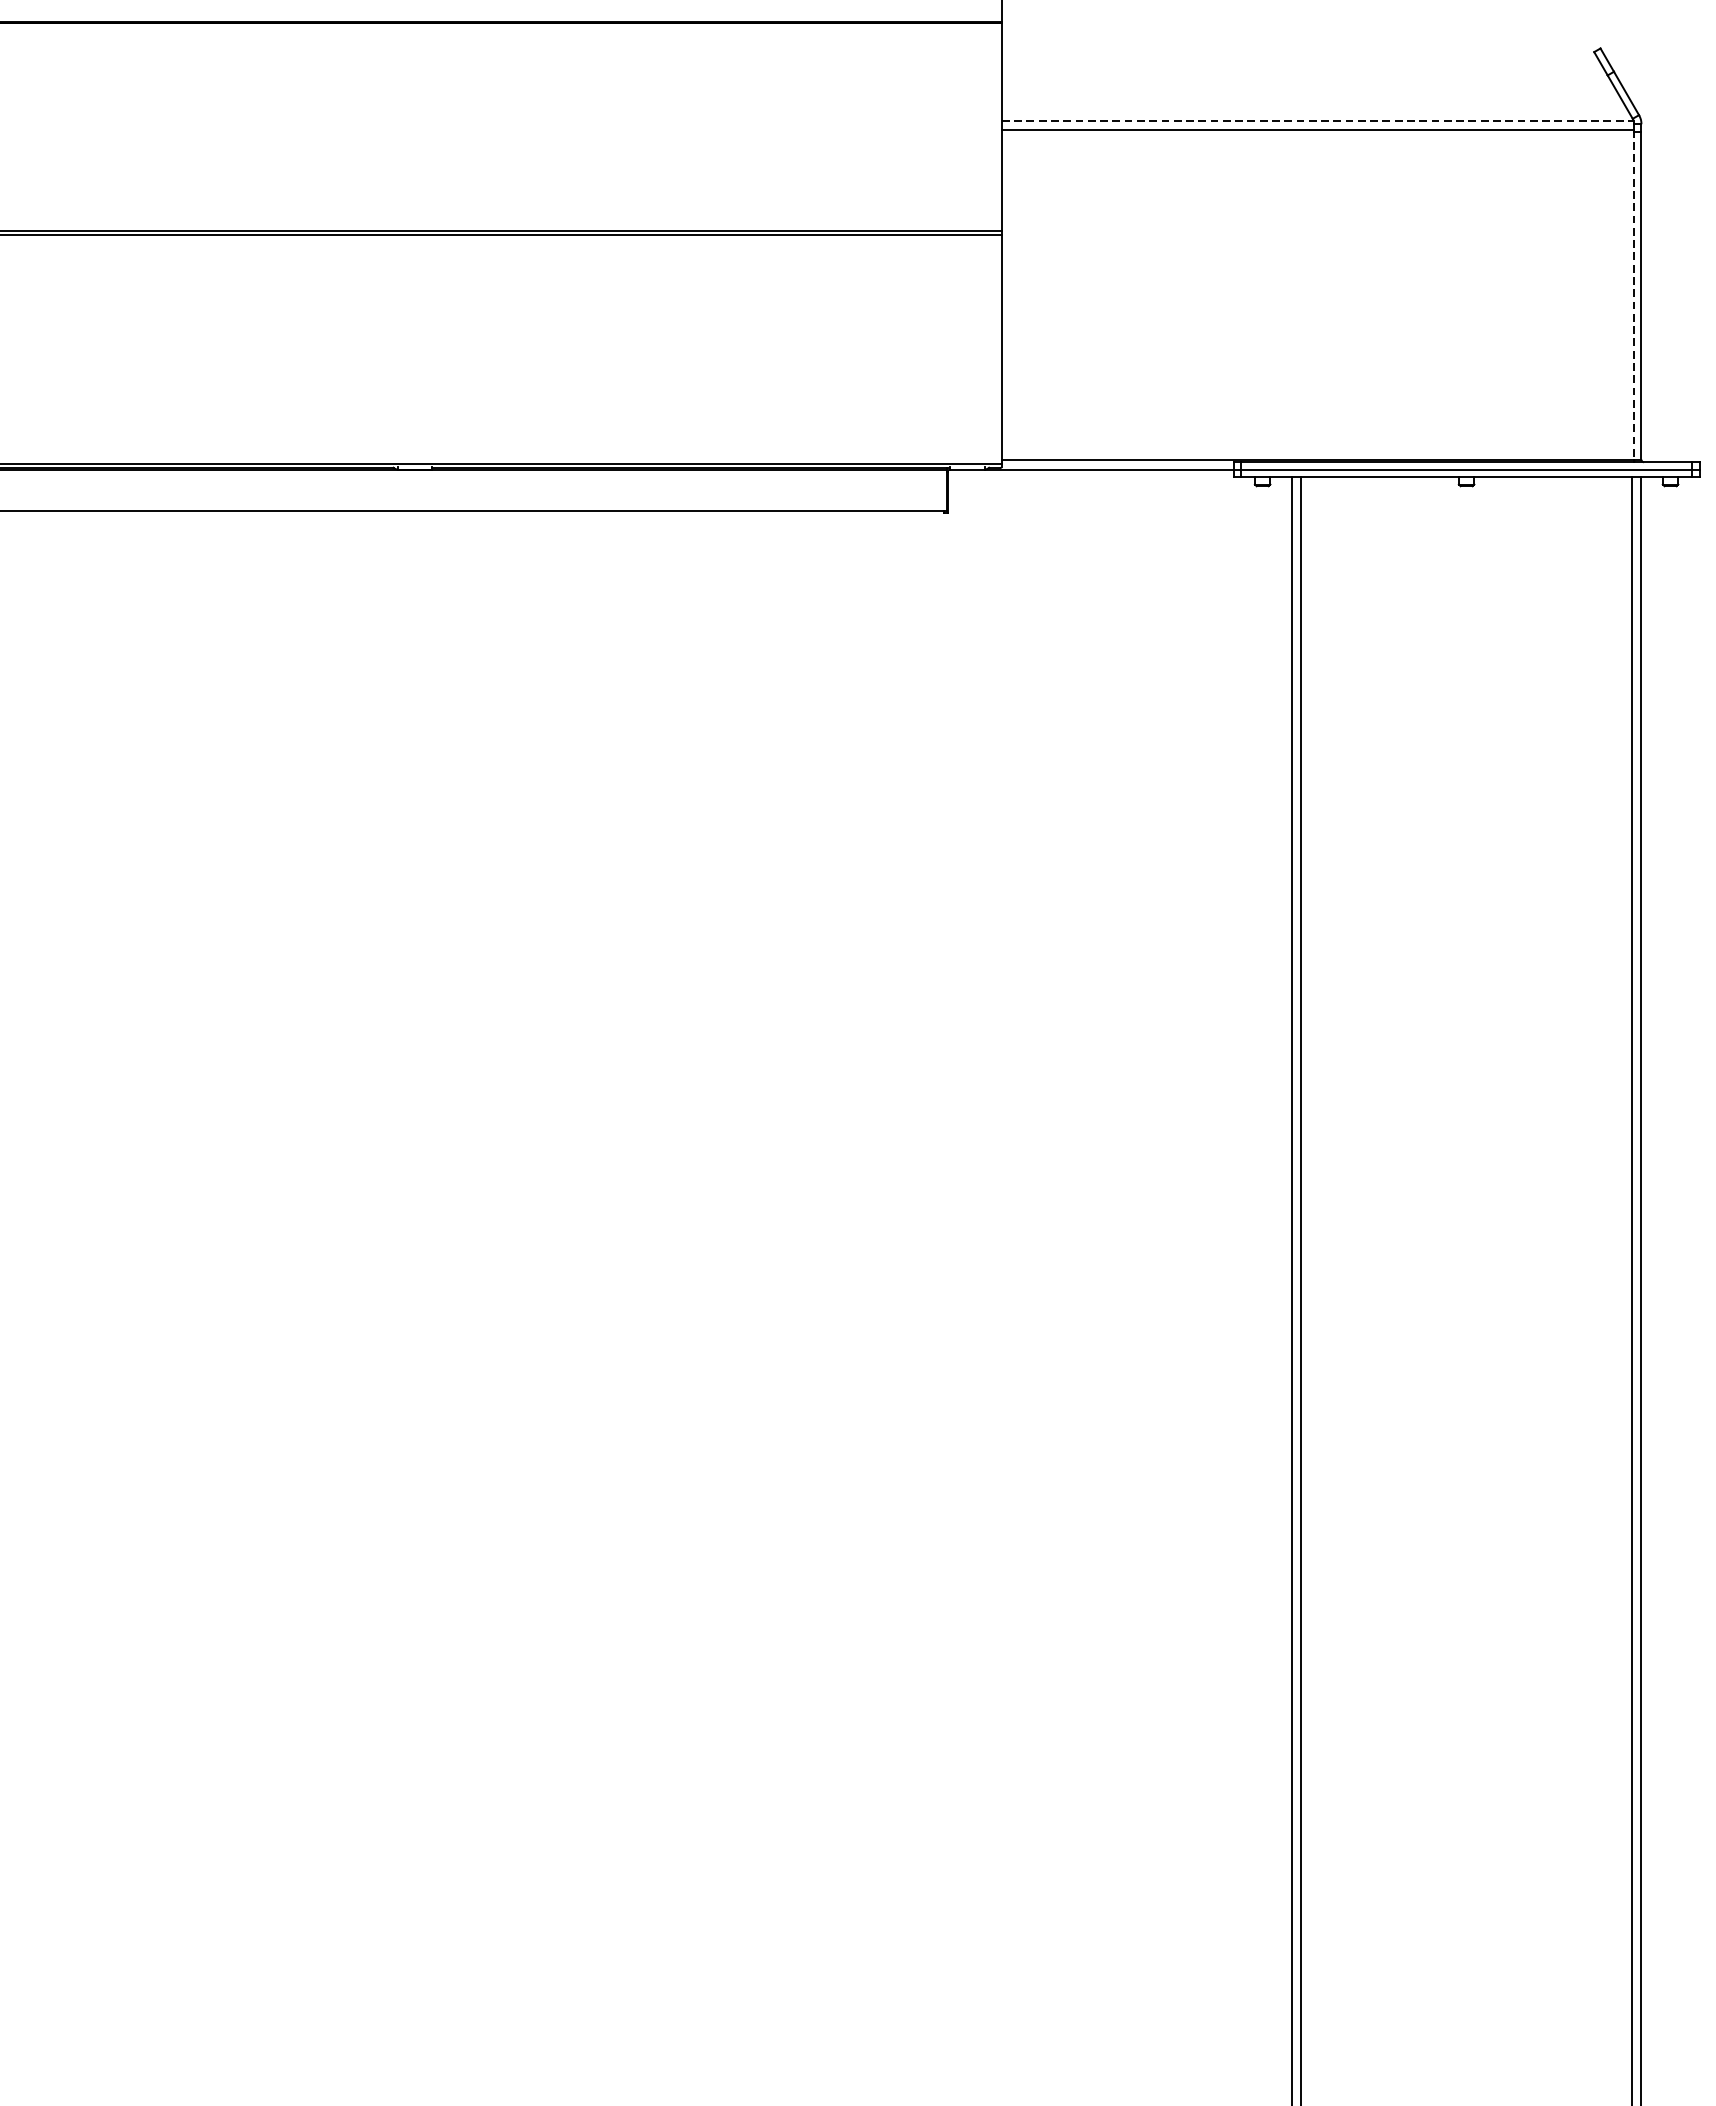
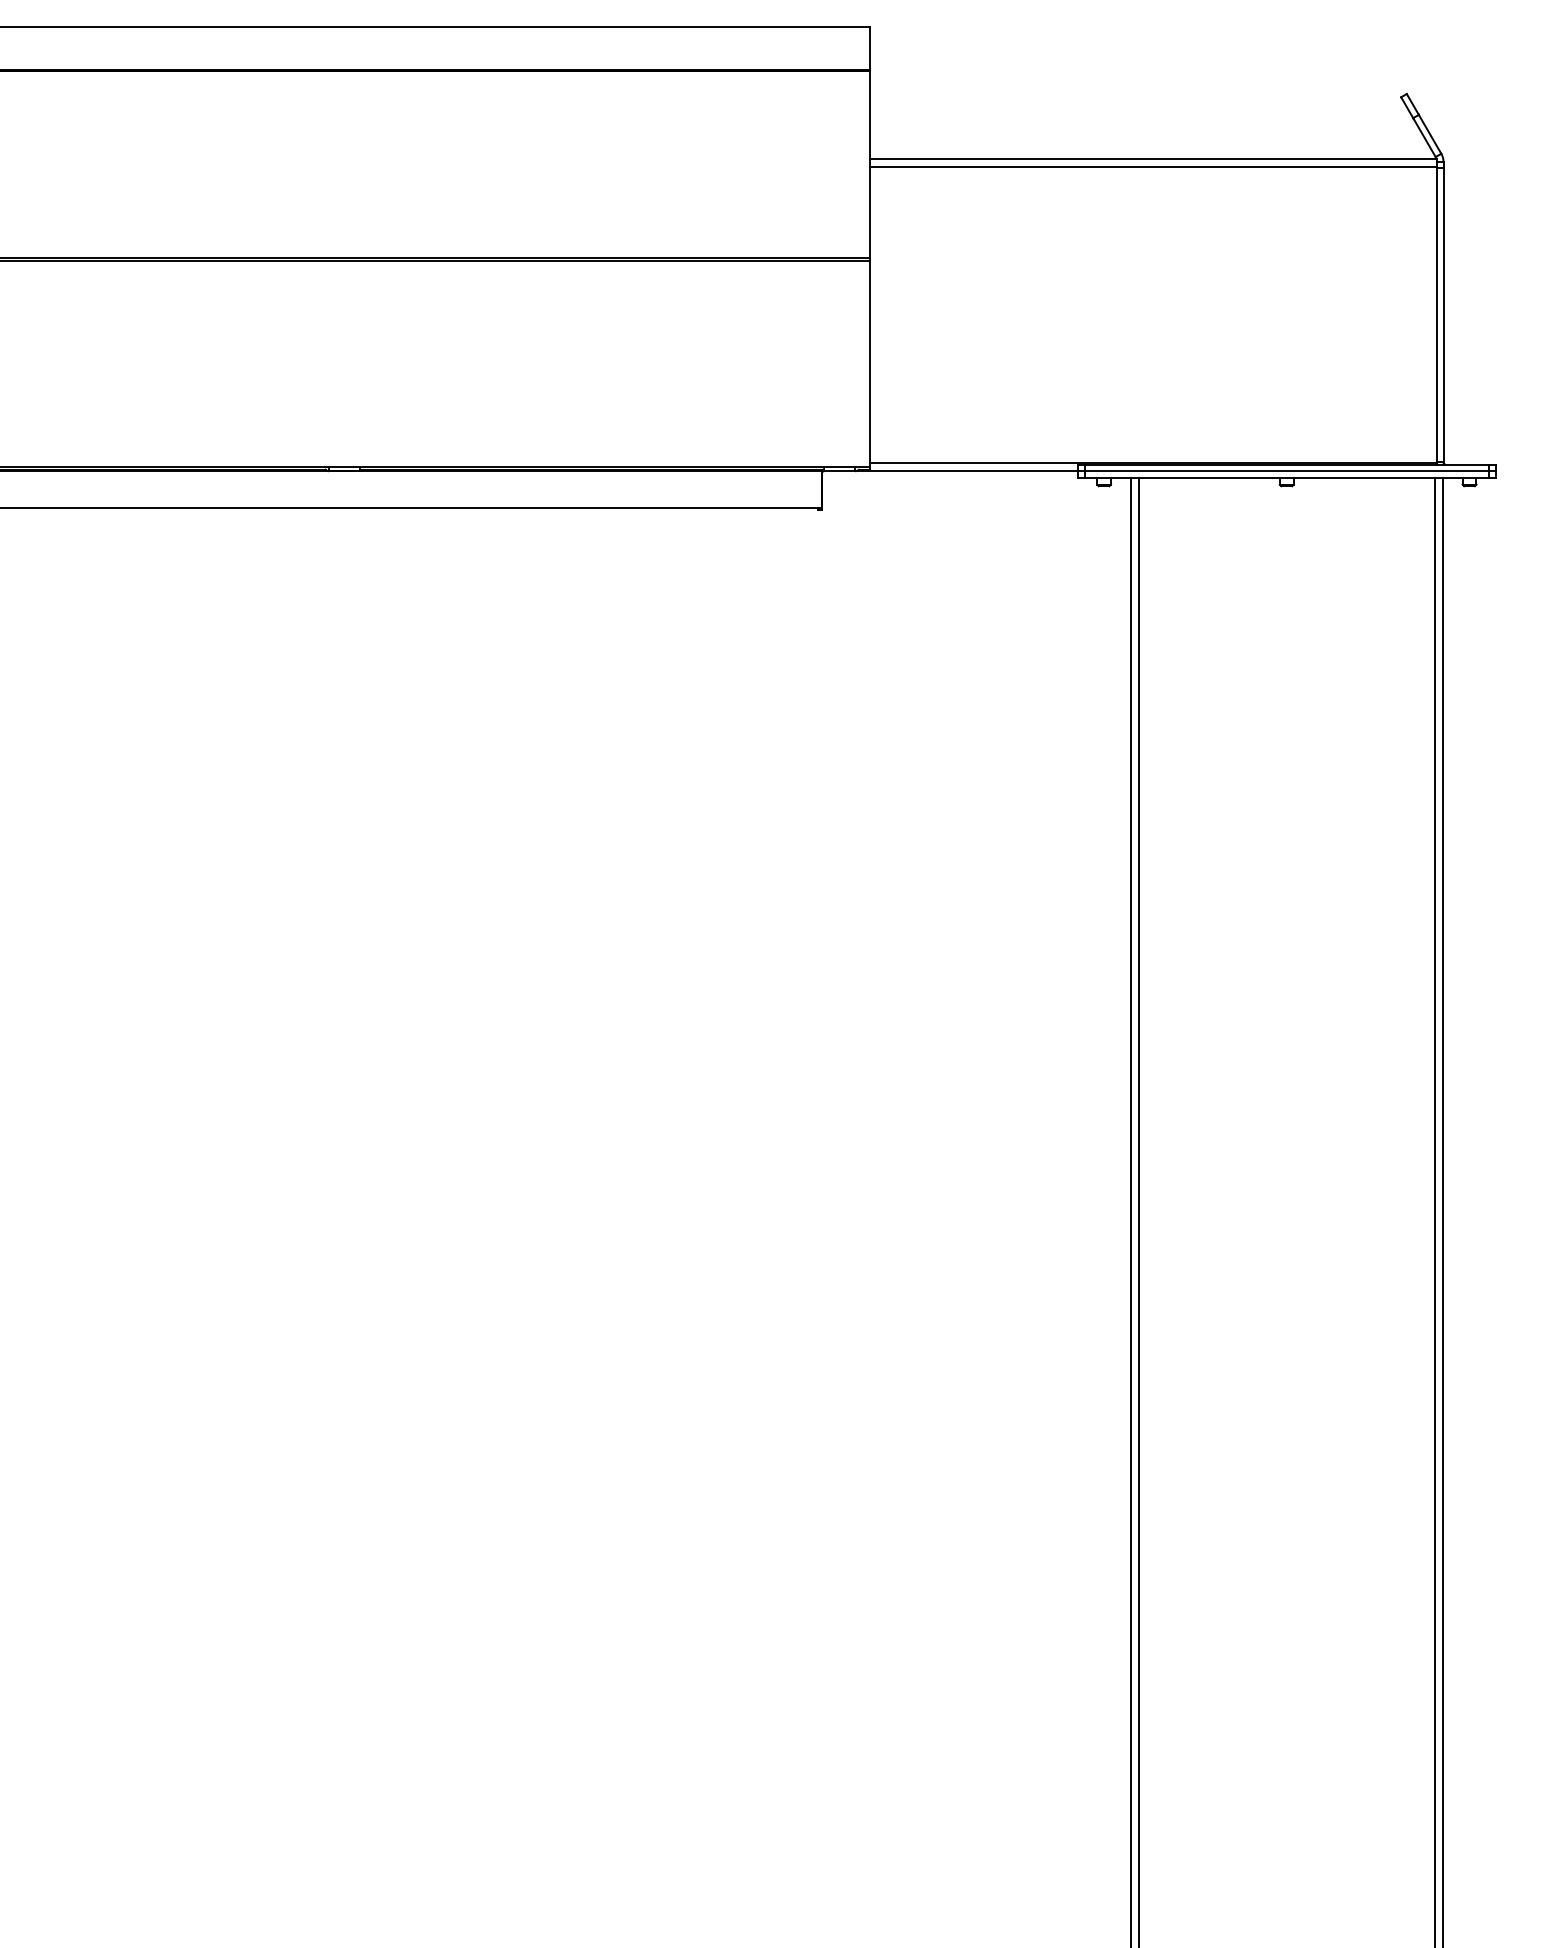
line: (1318, 120) -> (1154, 158), dashed -> solid
line: (1633, 295) -> (1436, 315), dashed -> solid

